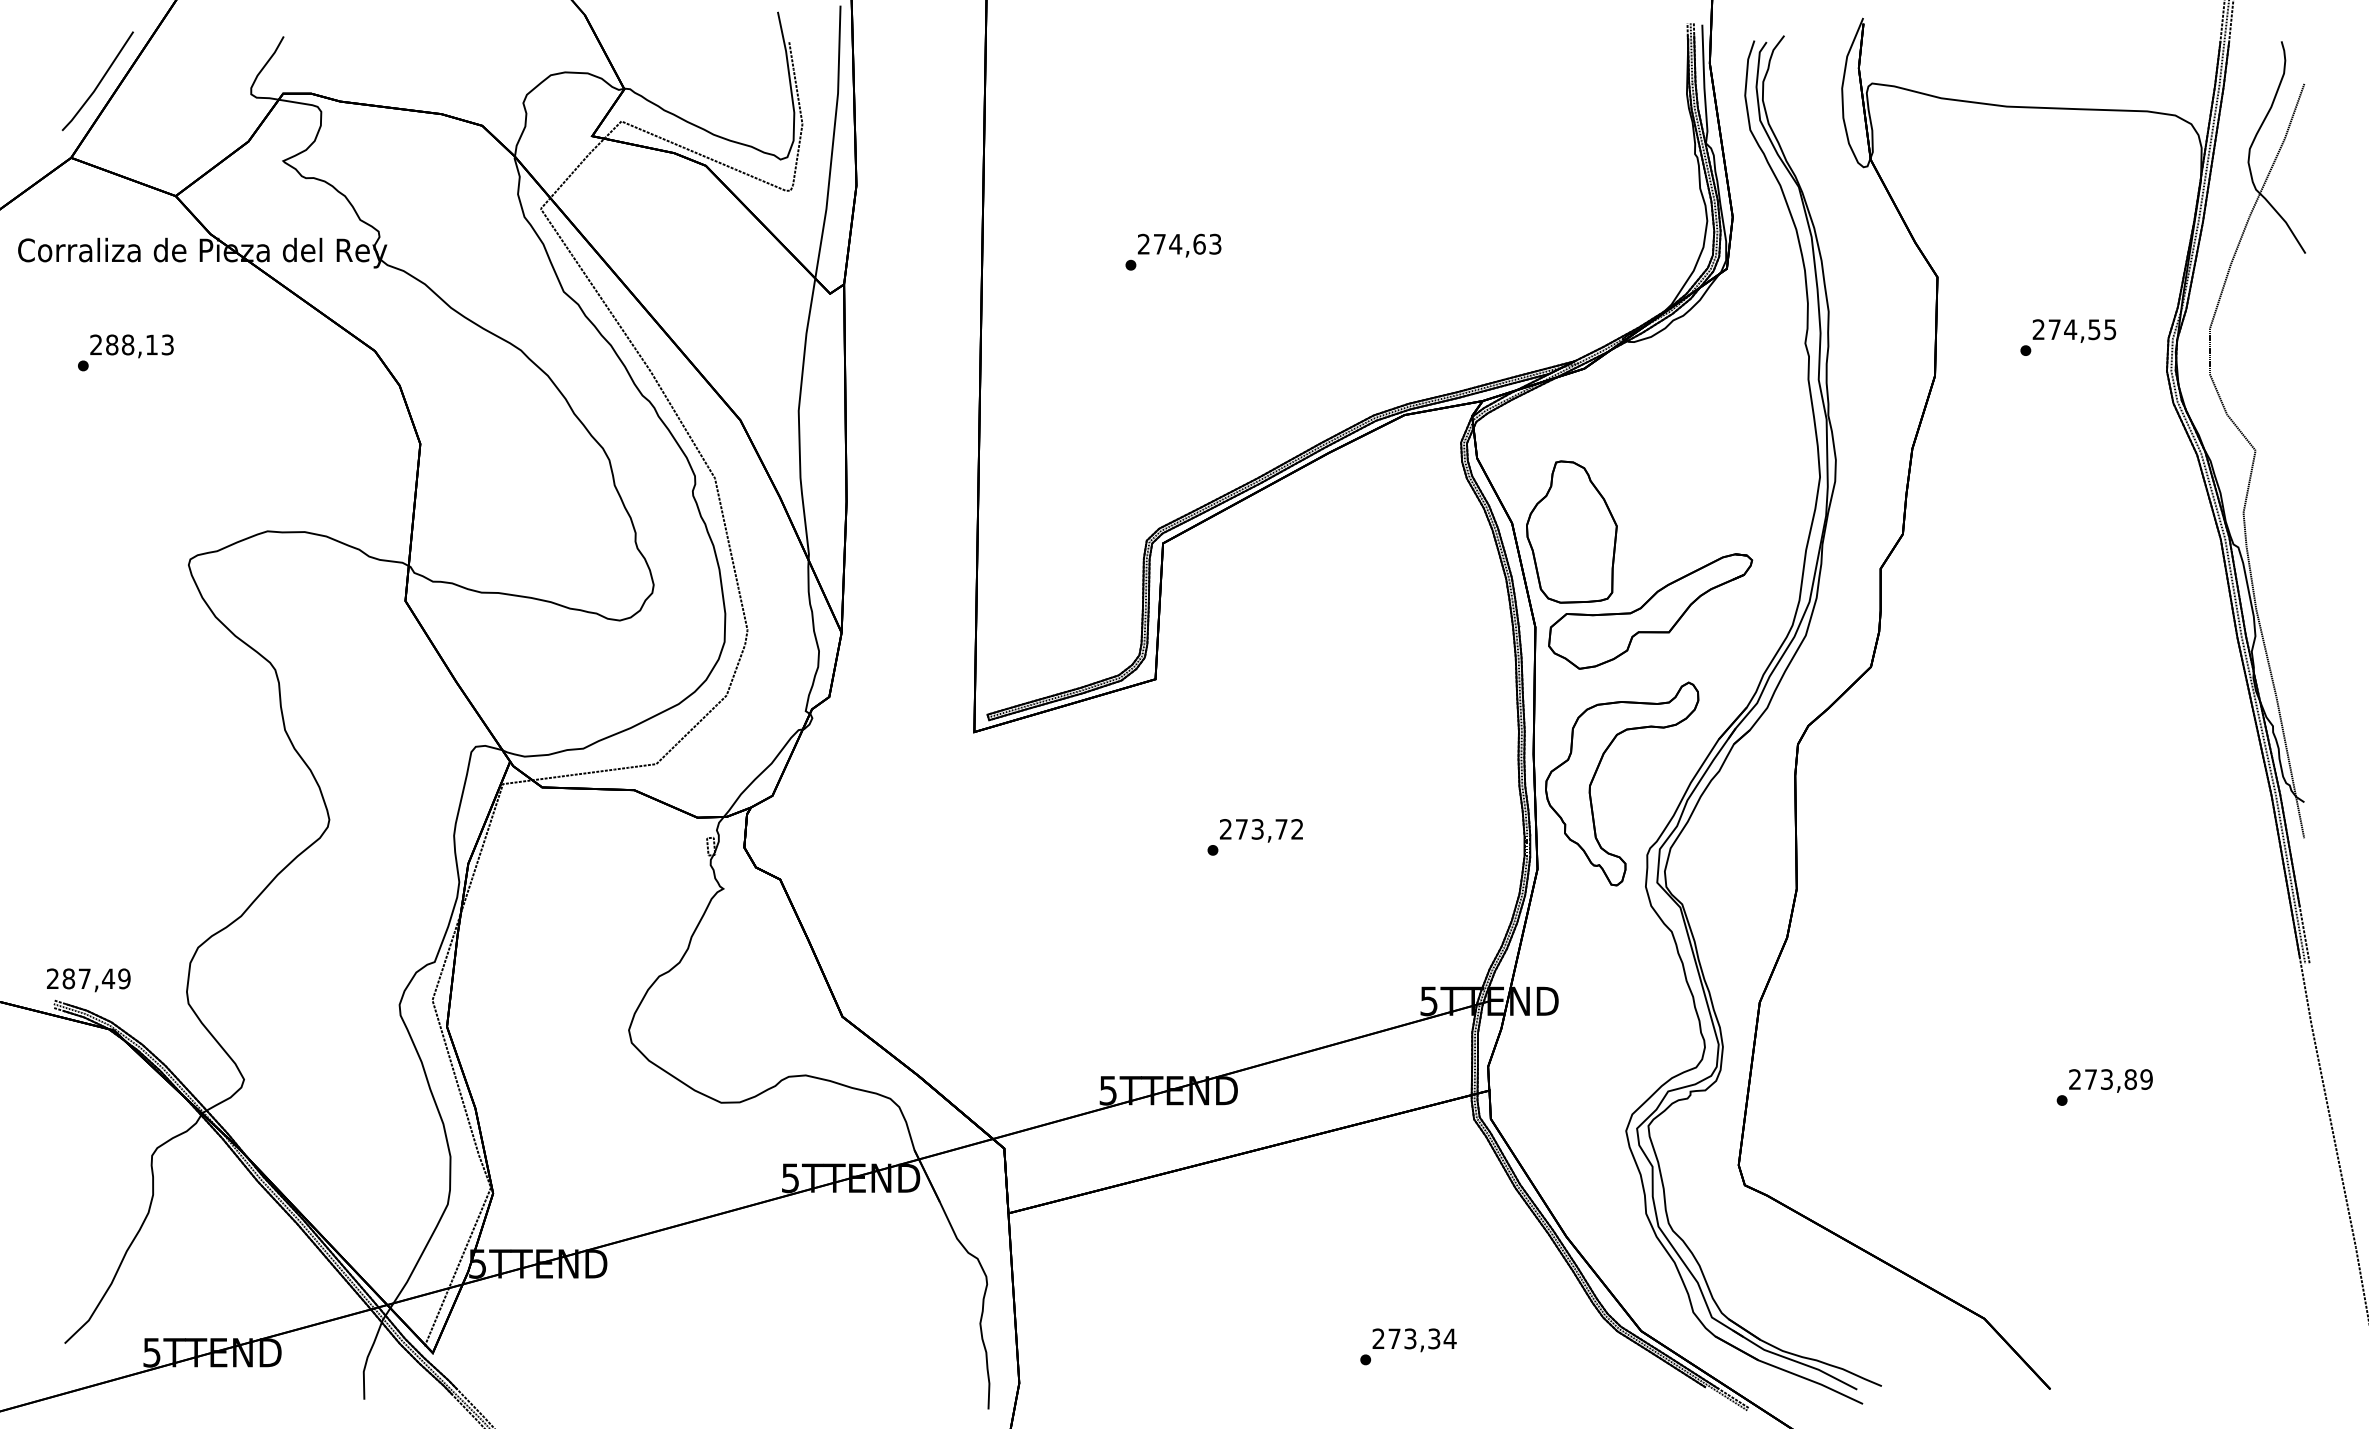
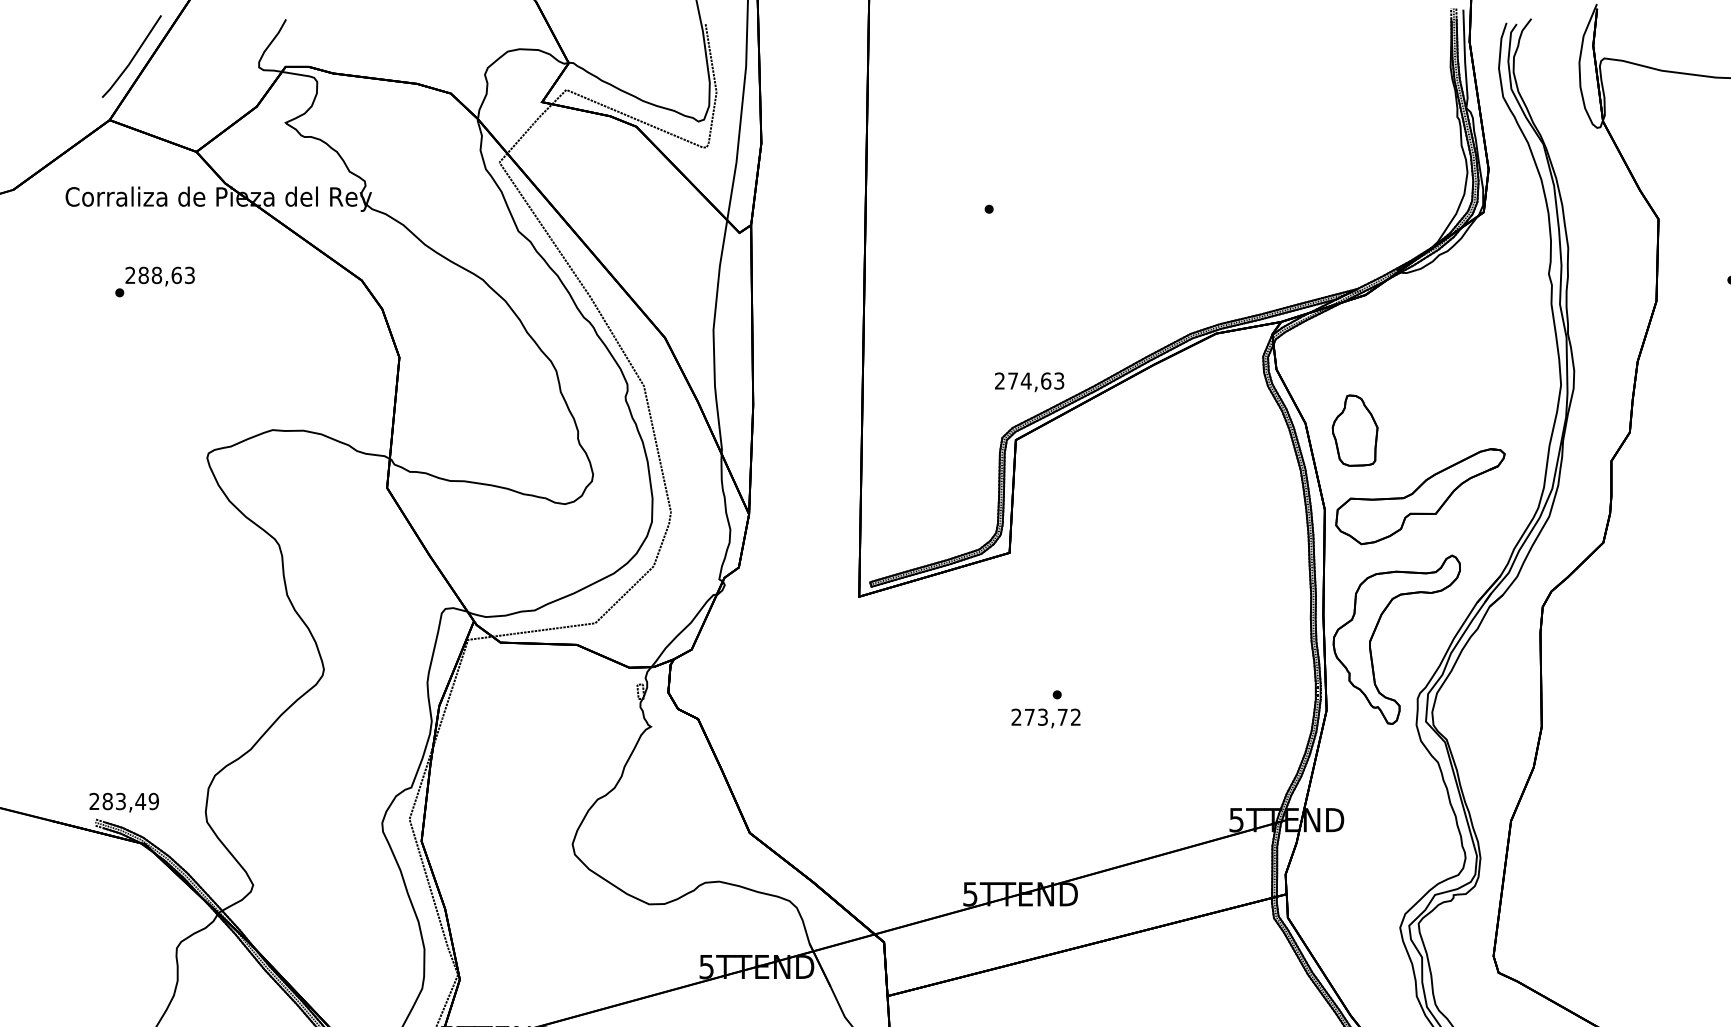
text: (1179, 245) -> (1029, 382), moved
text: (151, 344) -> (176, 275), 288,13 -> 288,63
part: (1571, 531) -> (1354, 430), size x0.6
text: (1261, 830) -> (1046, 718), moved
text: (84, 978) -> (120, 801), 287,49 -> 283,49

